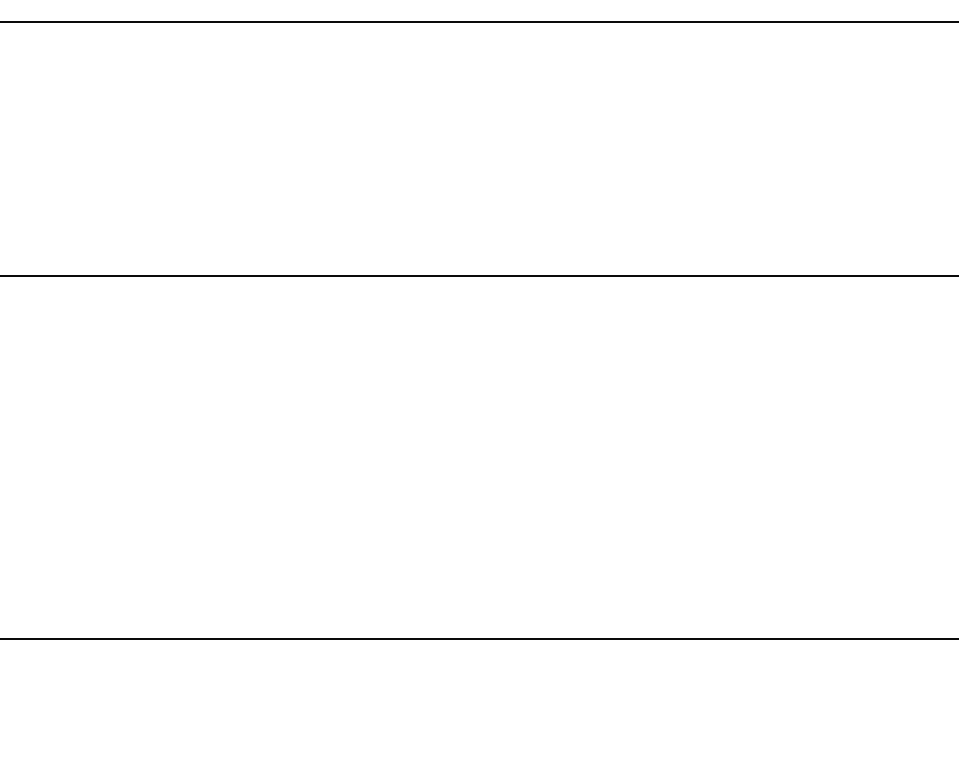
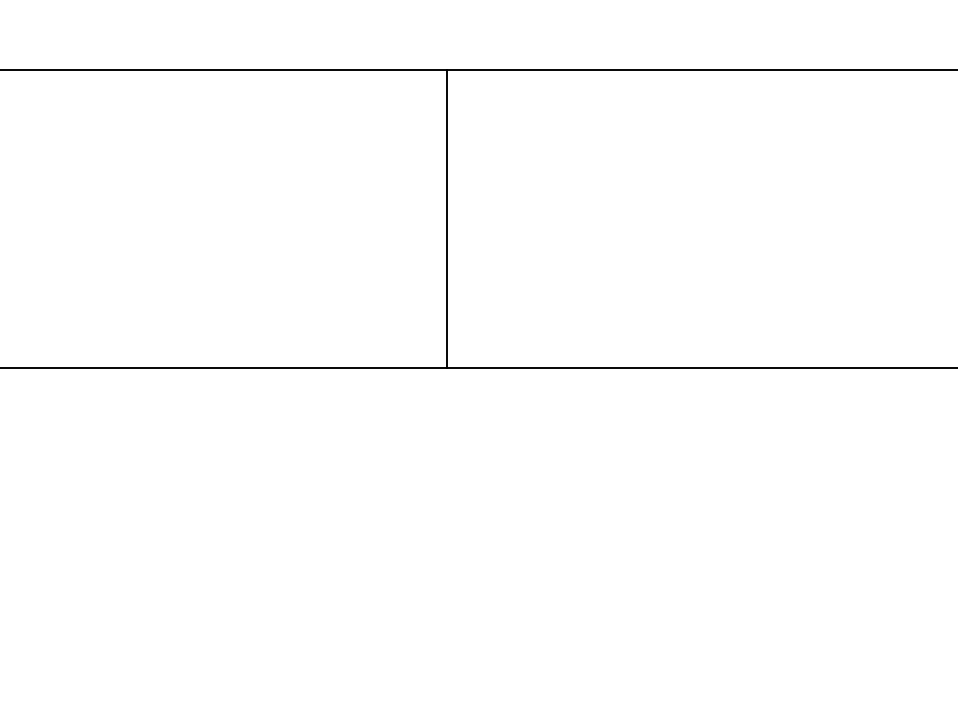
line: (362, 148) -> (447, 218), added

